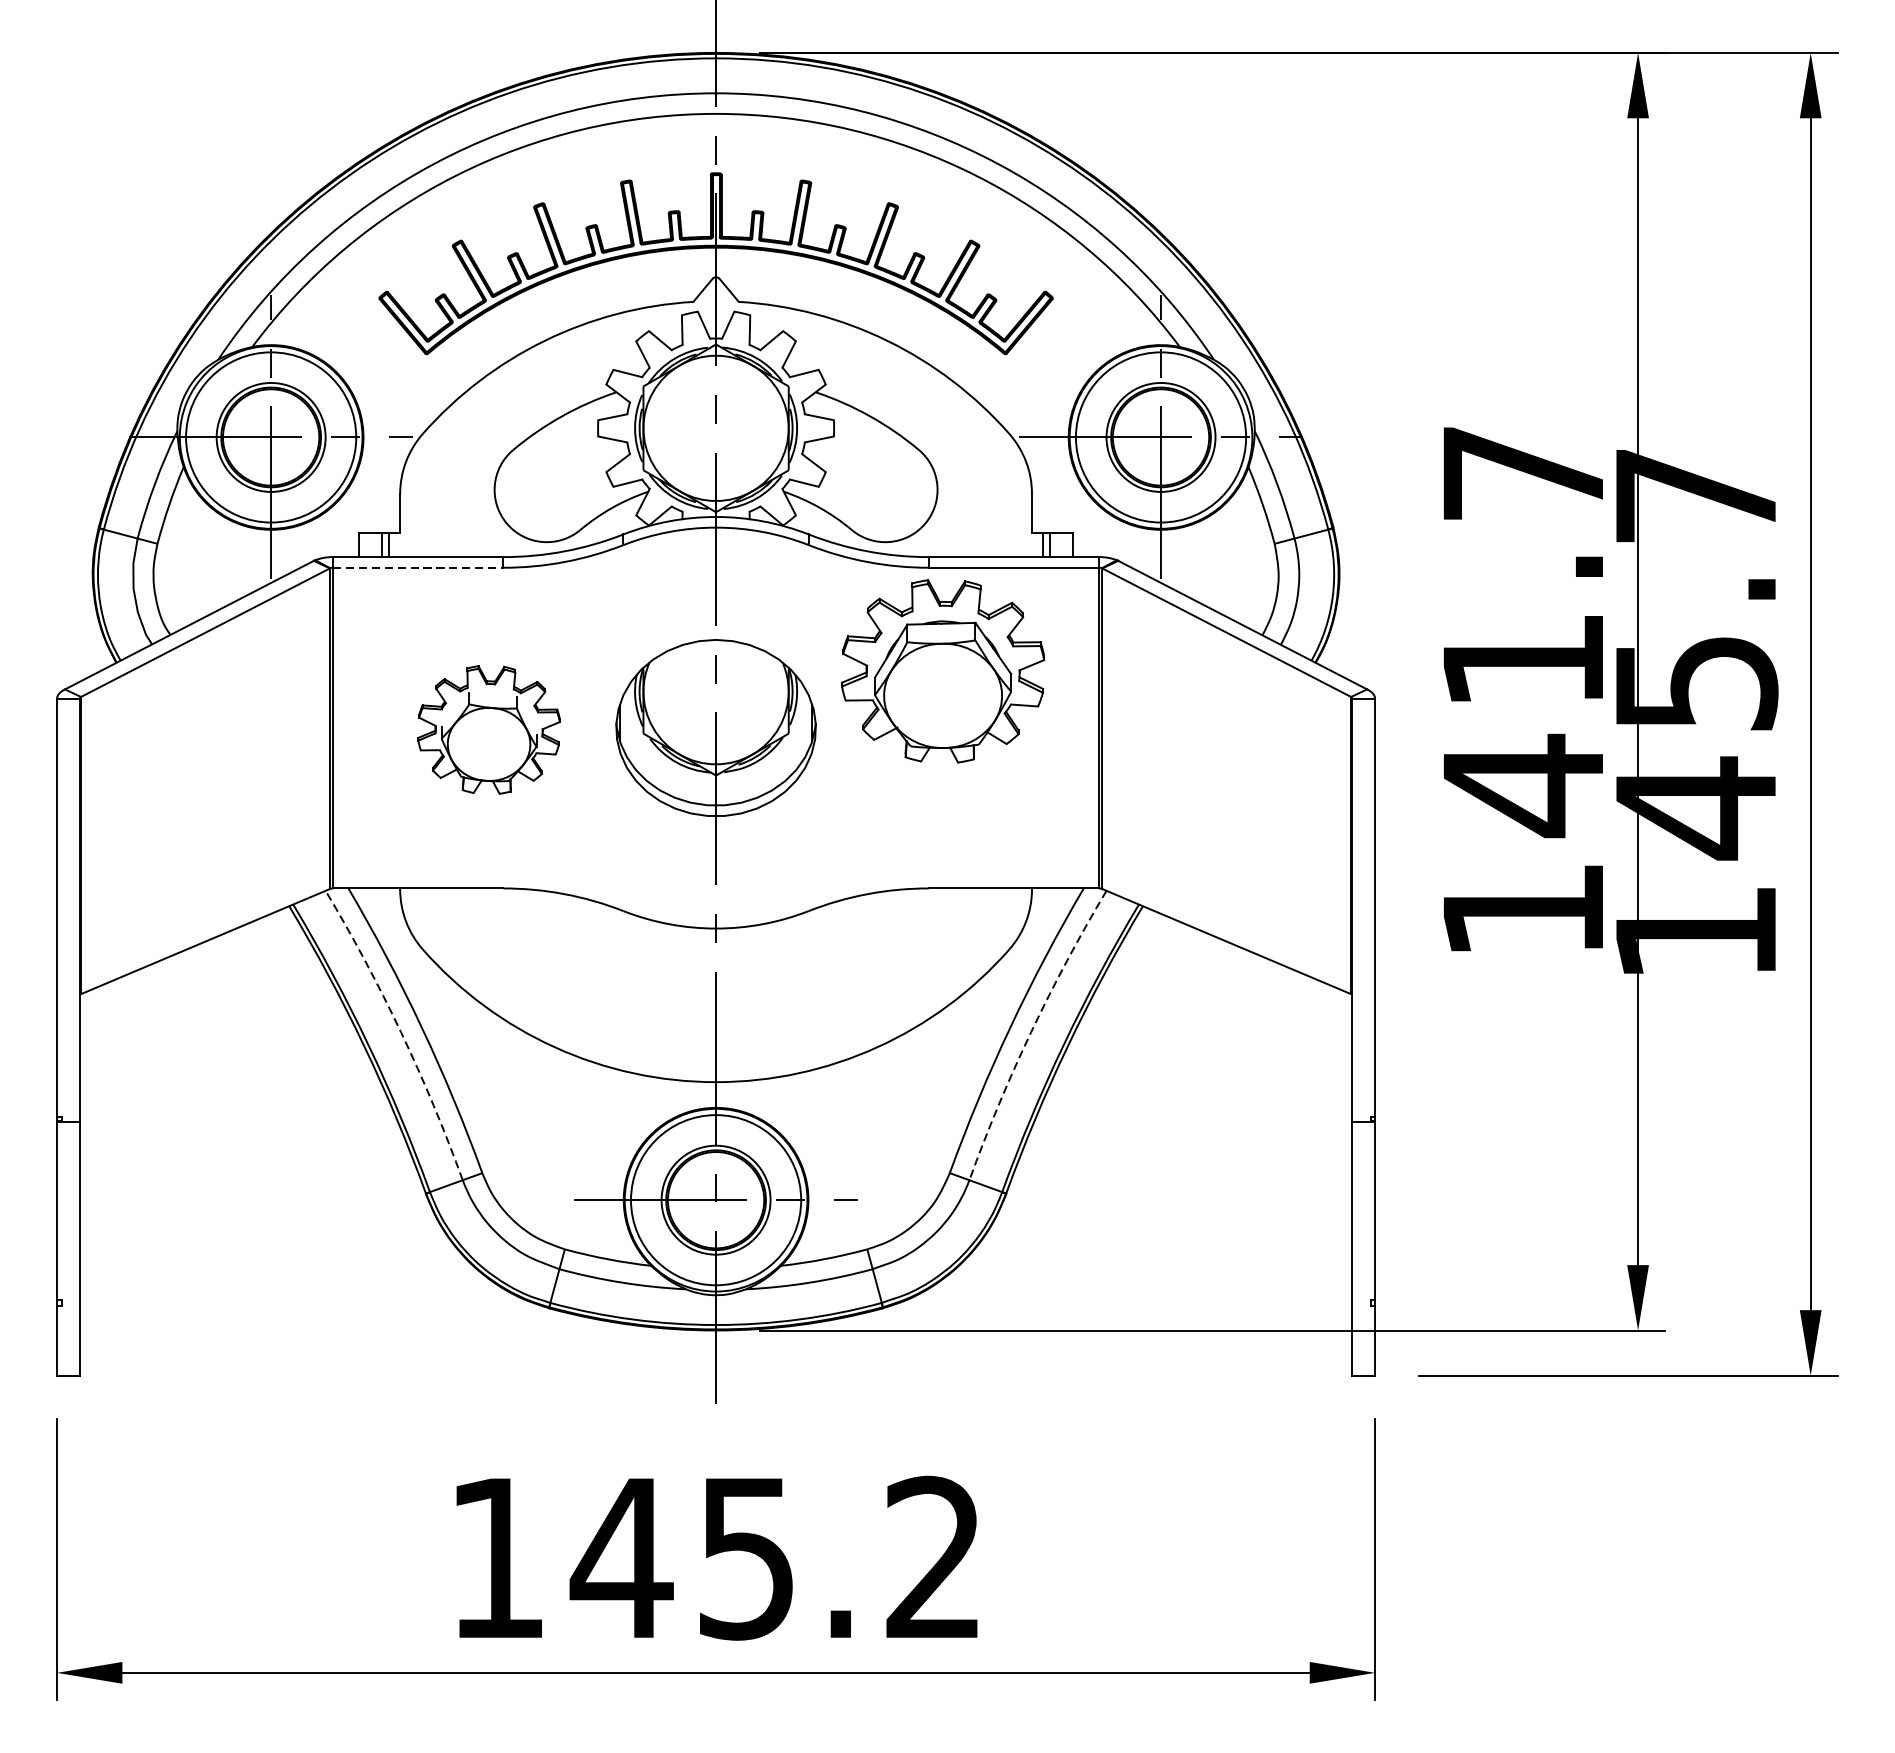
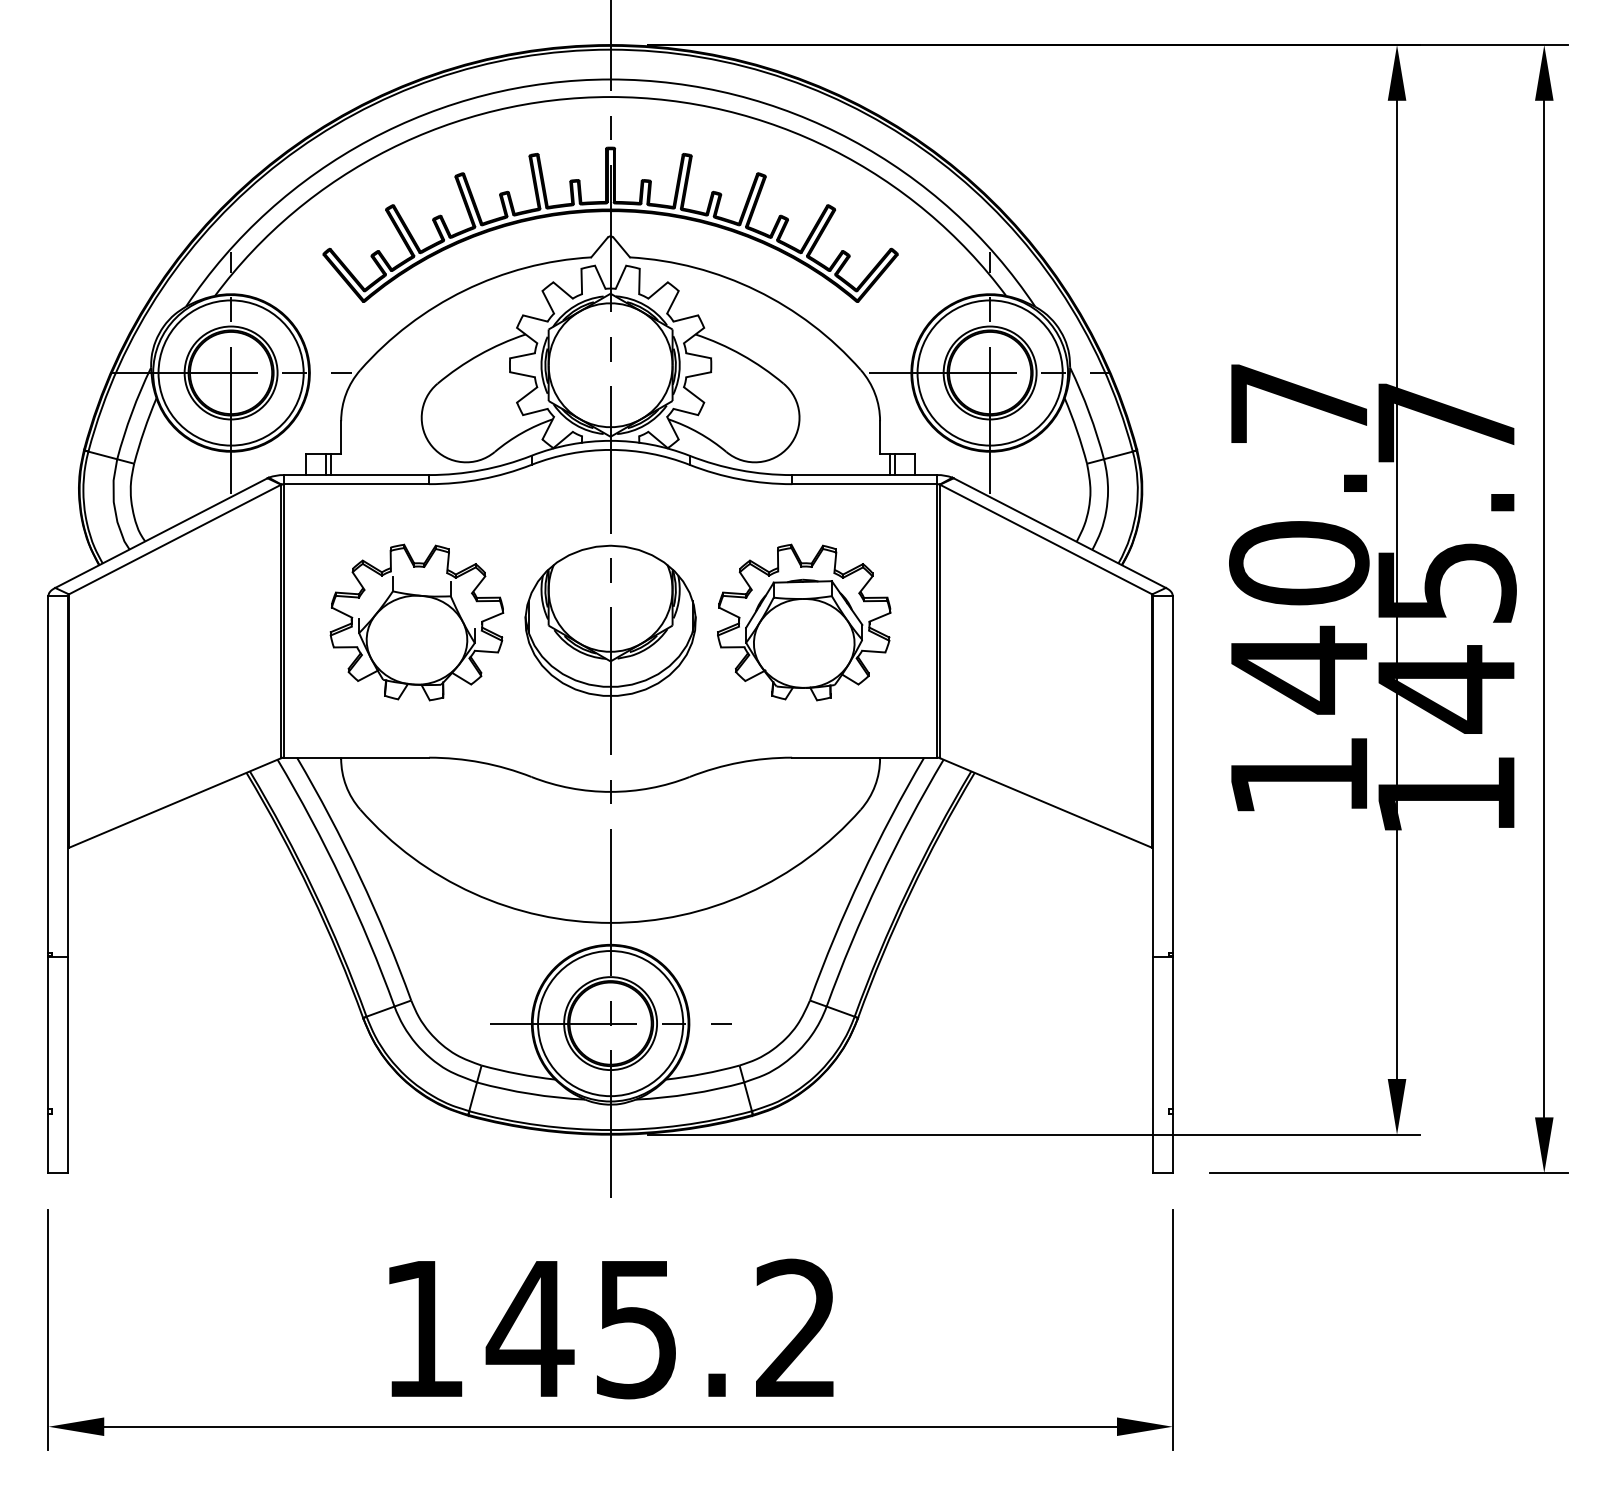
line: (418, 568) -> (356, 484), dashed -> solid
text: (1523, 660) -> (1299, 563), 141.7 -> 140.7
part: (943, 671) -> (804, 622), moved
part: (488, 729) -> (416, 622), size x1.43
arc: (400, 1032) -> (341, 880), dashed -> solid
arc: (1031, 1032) -> (879, 880), dashed -> solid

